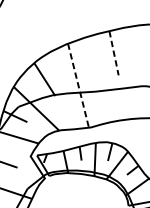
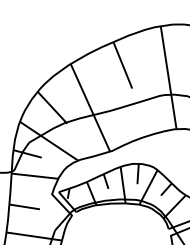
line: (114, 53) -> (123, 65), dashed -> solid
line: (78, 86) -> (90, 108), dashed -> solid

